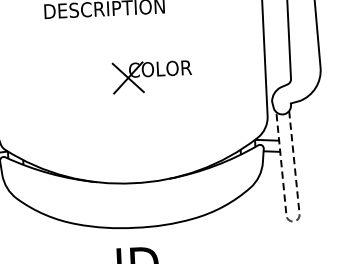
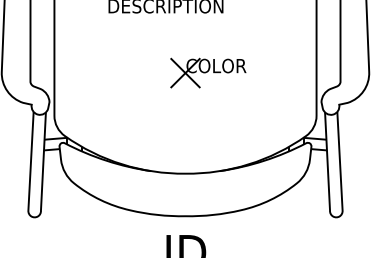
line: (293, 221) -> (336, 217), dashed -> solid

